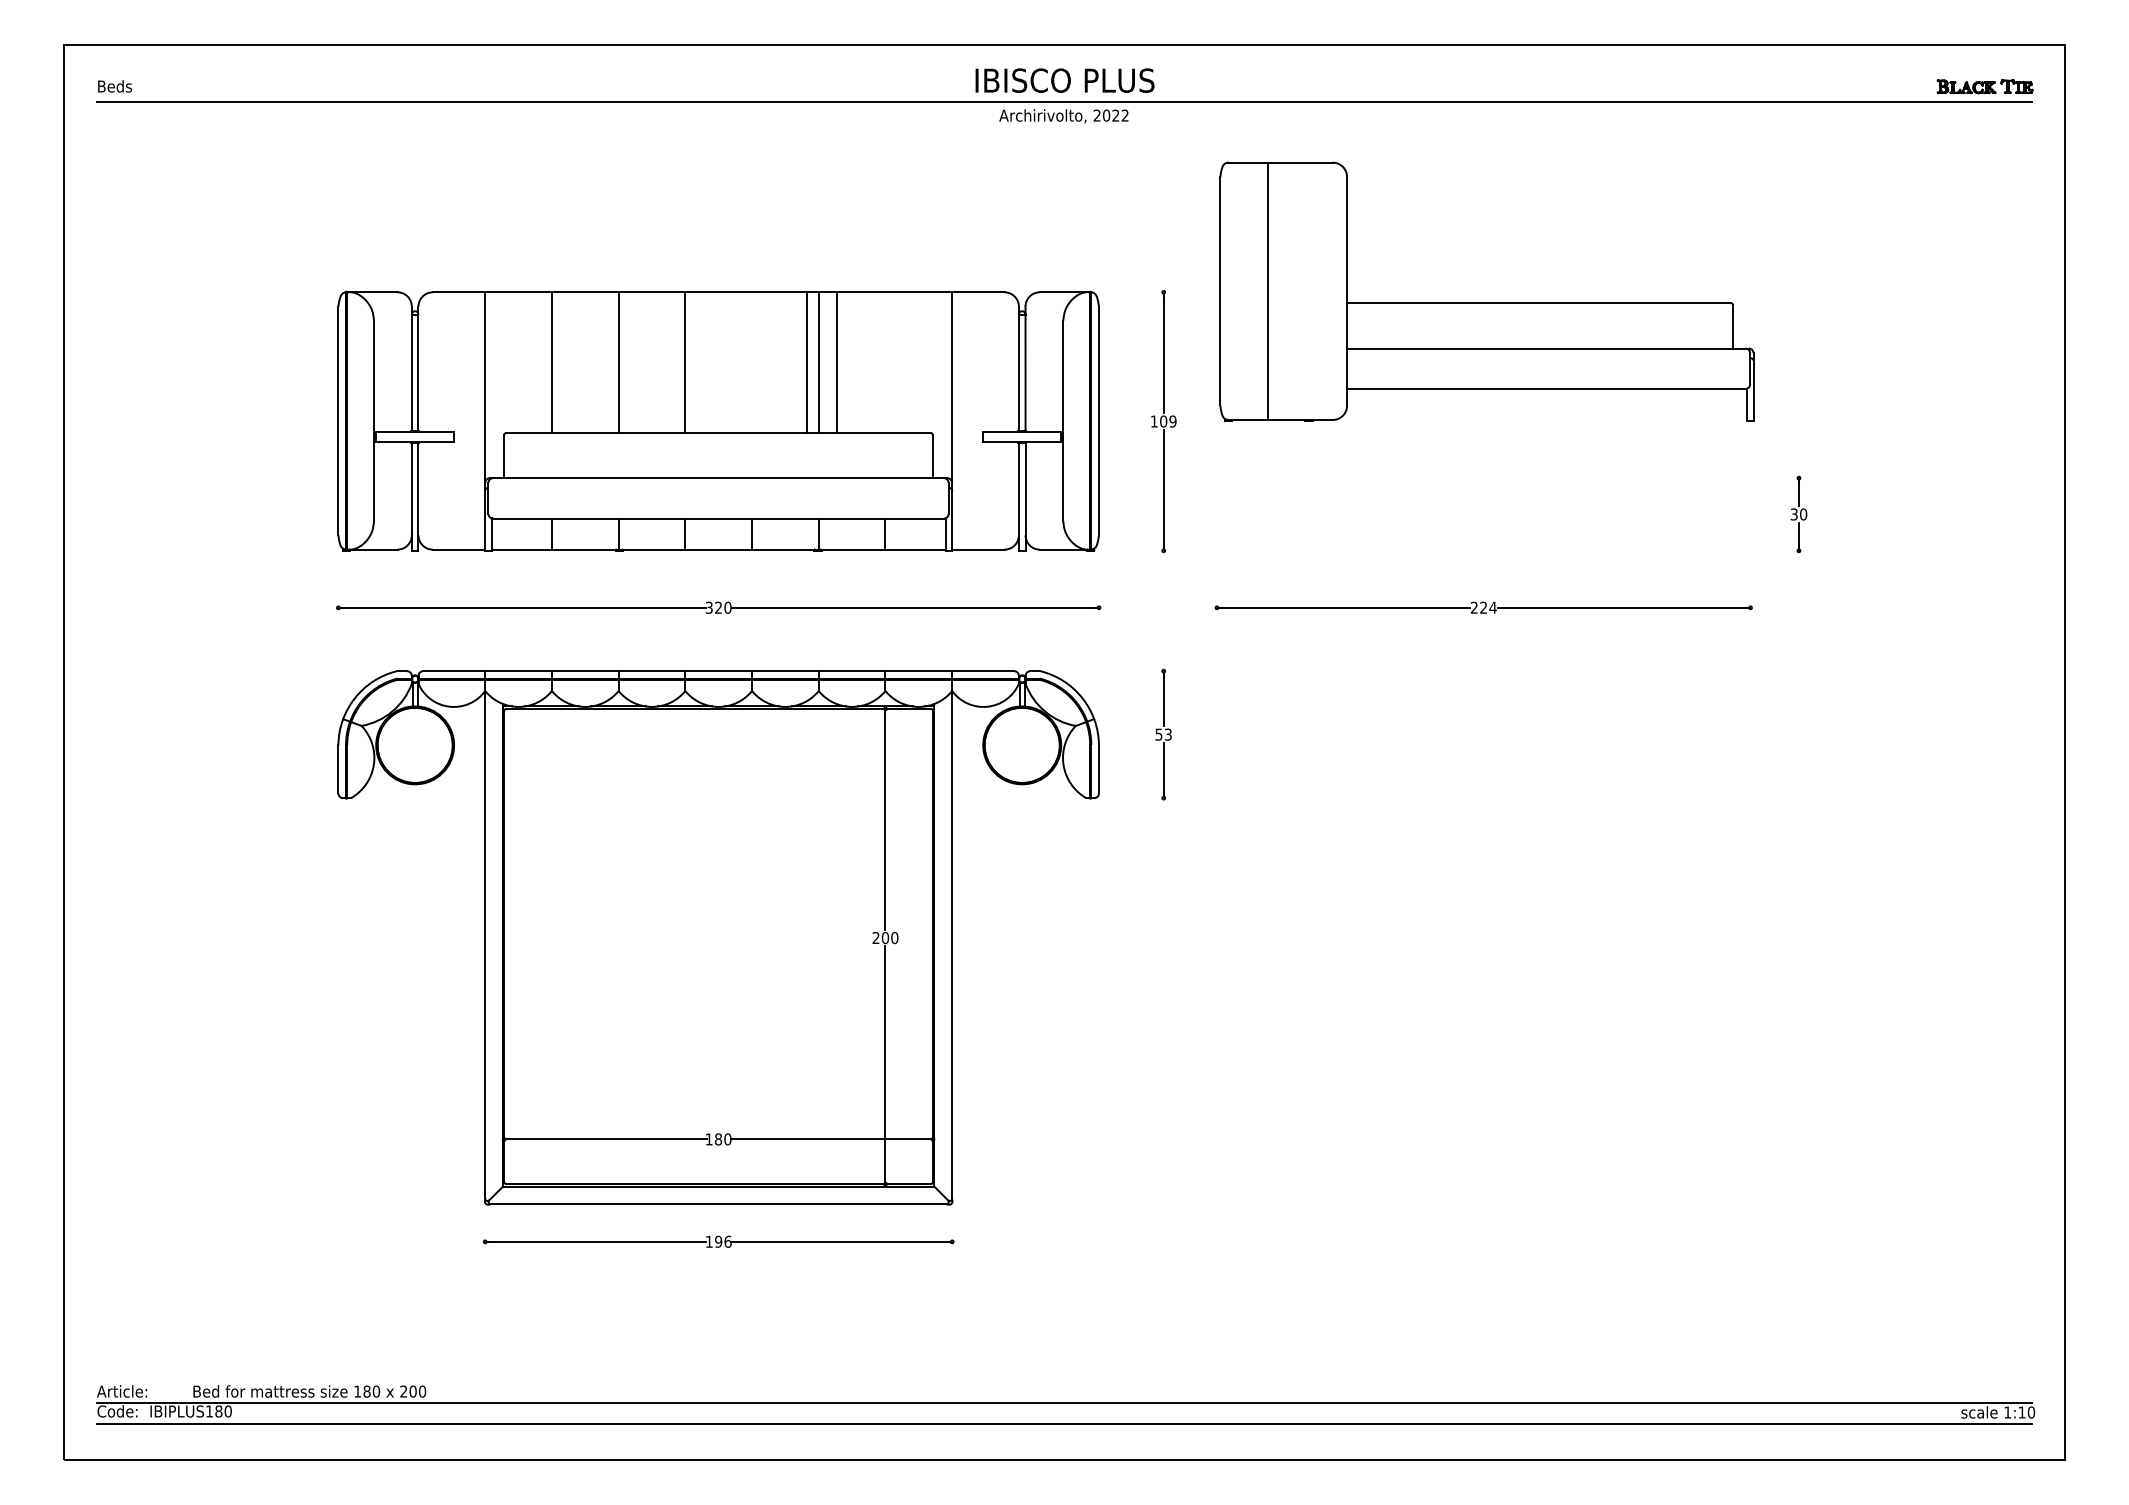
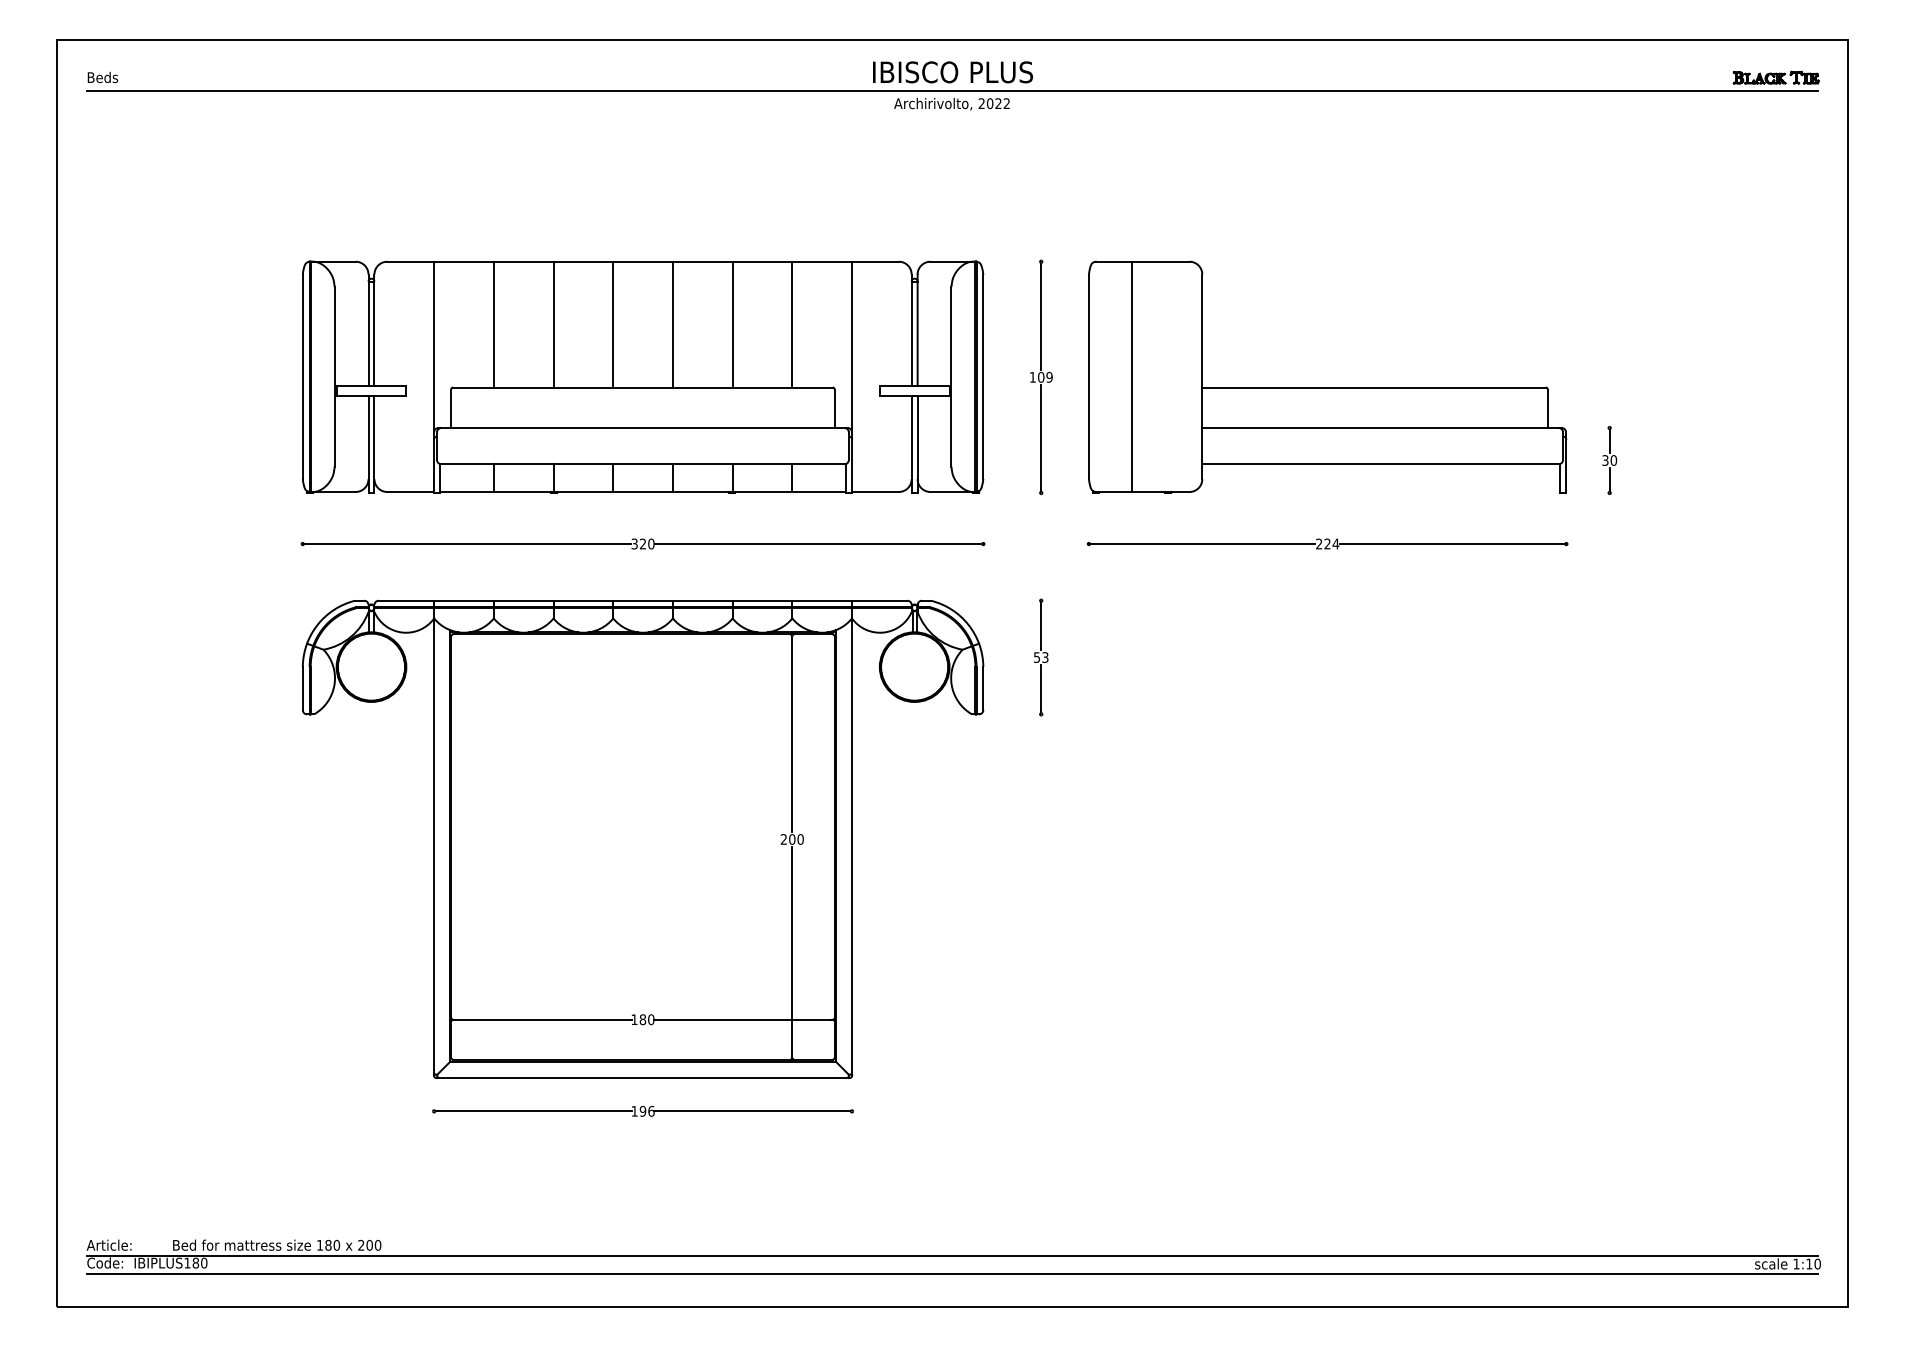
part: (1486, 303) -> (1327, 387), moved
line: (806, 362) -> (672, 324), moved
line: (837, 362) -> (792, 324), moved

